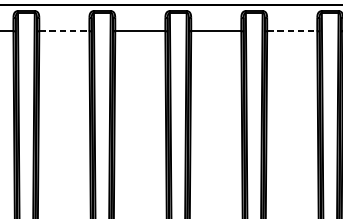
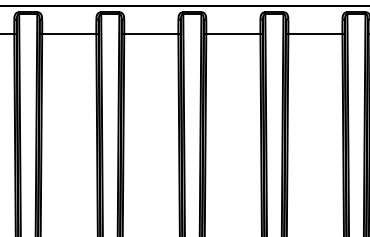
line: (64, 31) -> (69, 34), dashed -> solid
line: (292, 31) -> (315, 34), dashed -> solid

